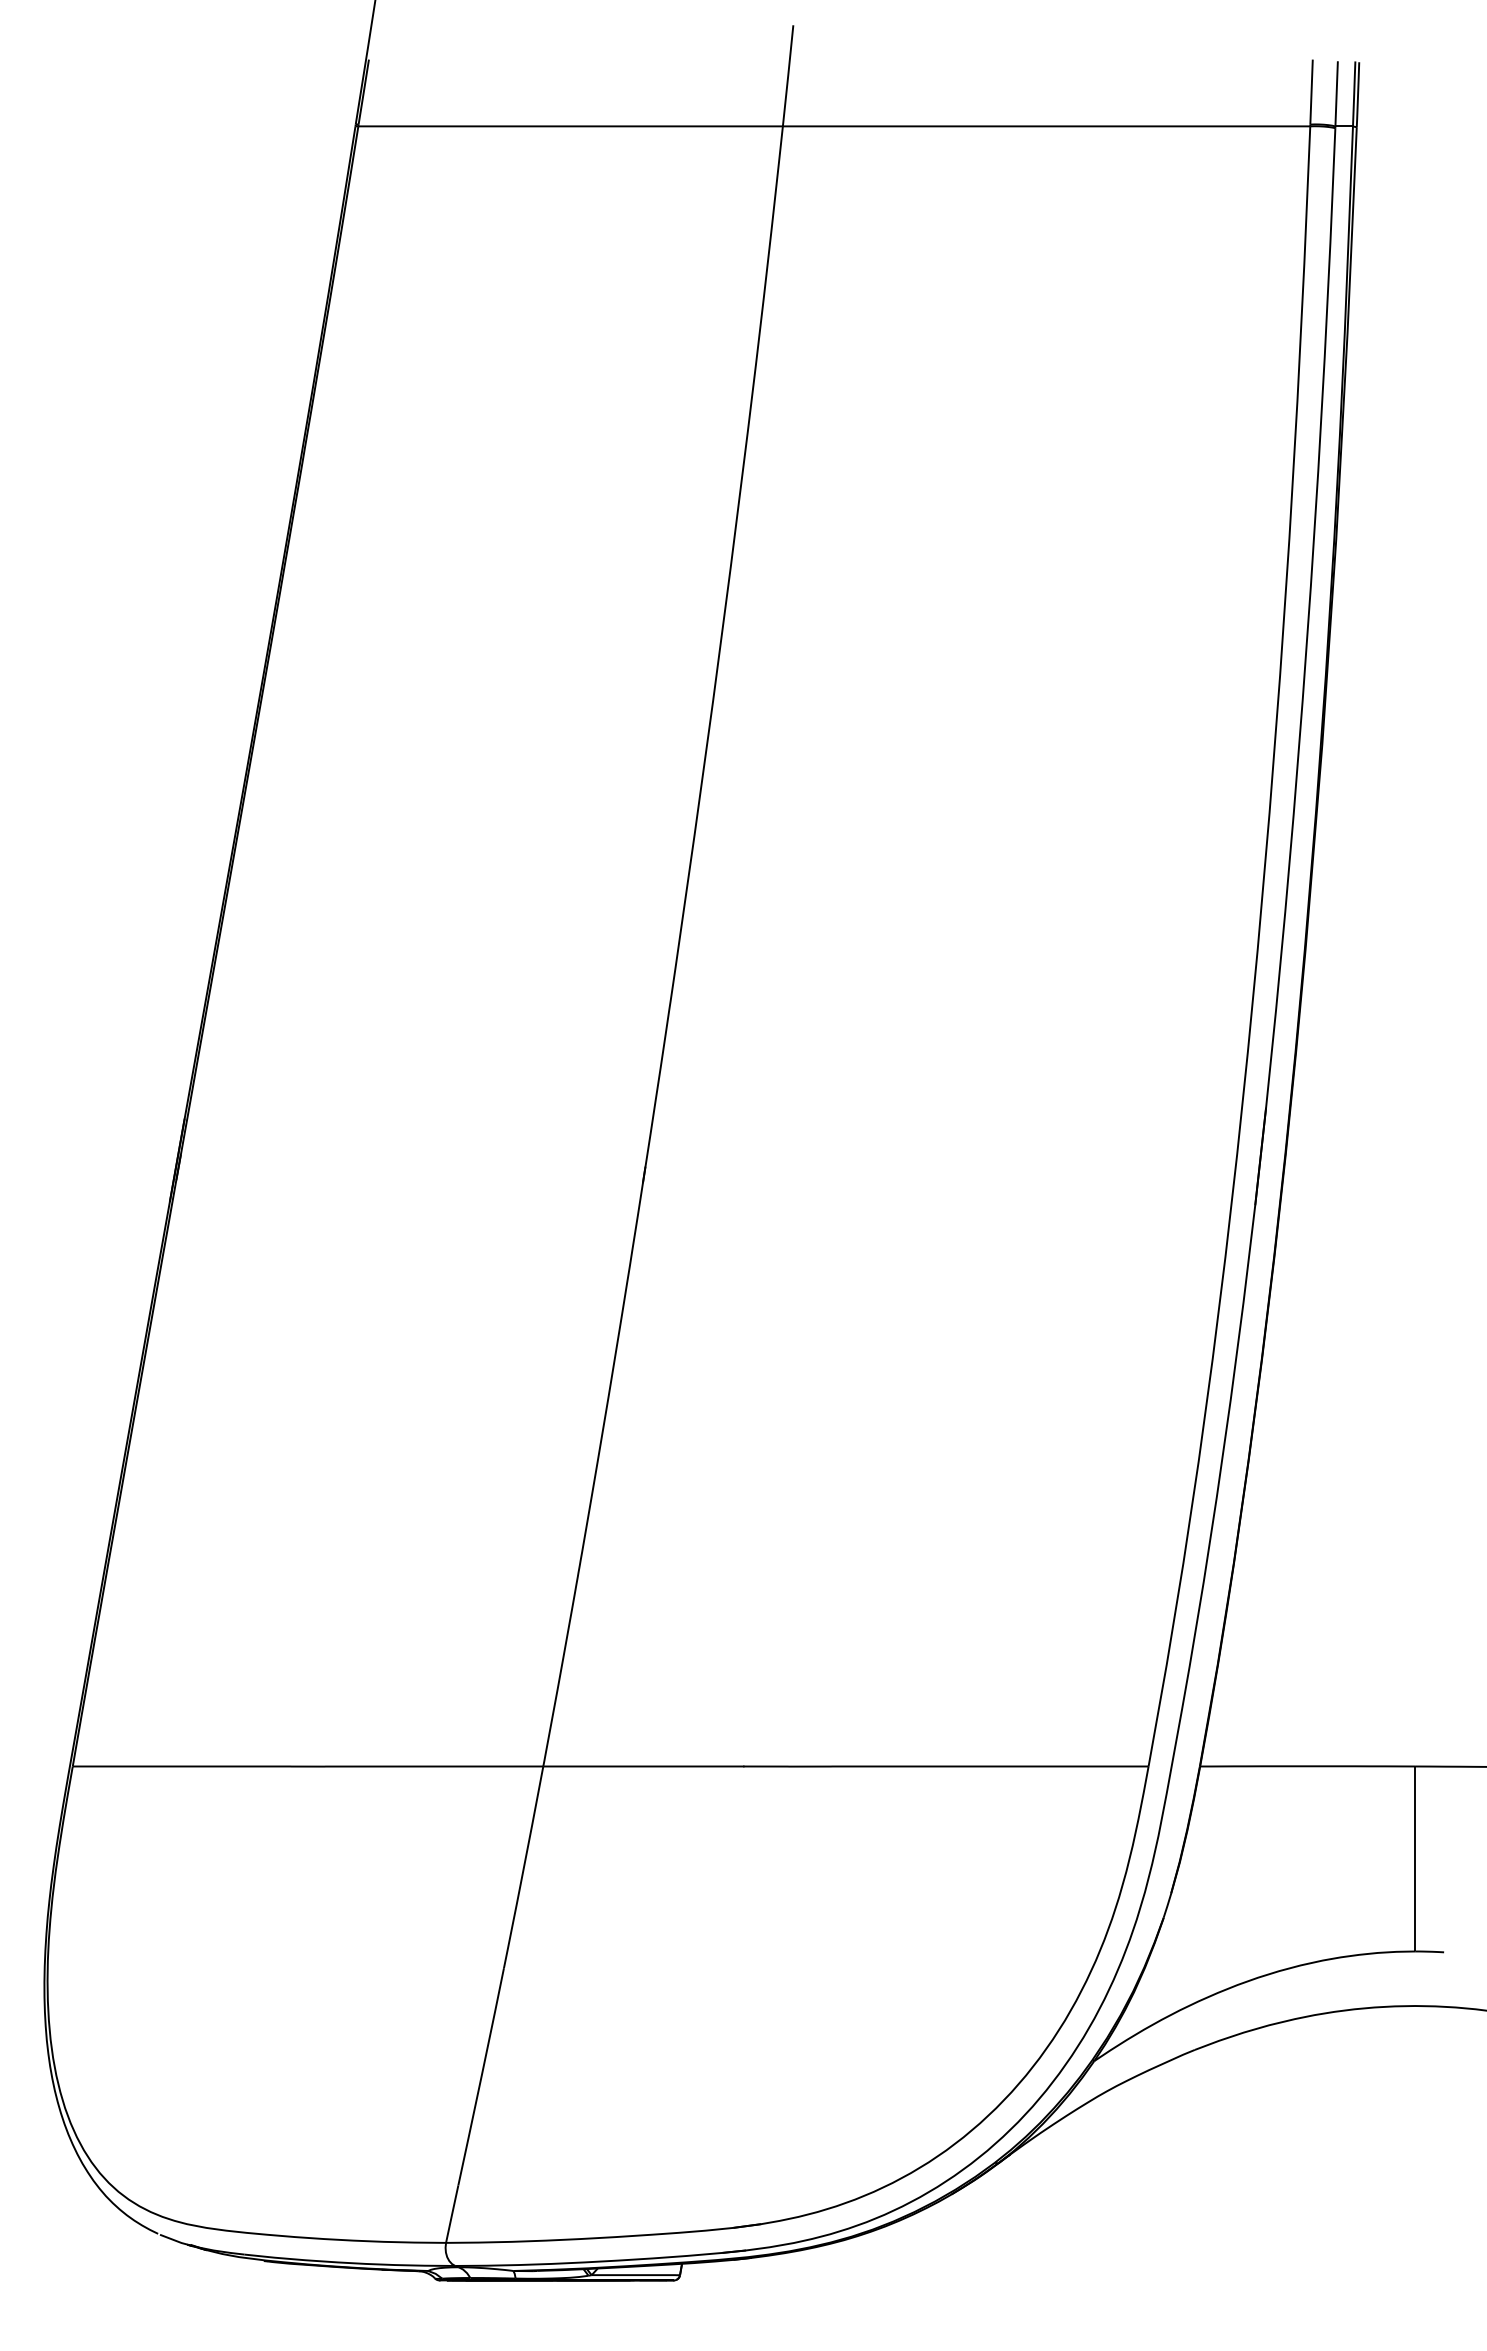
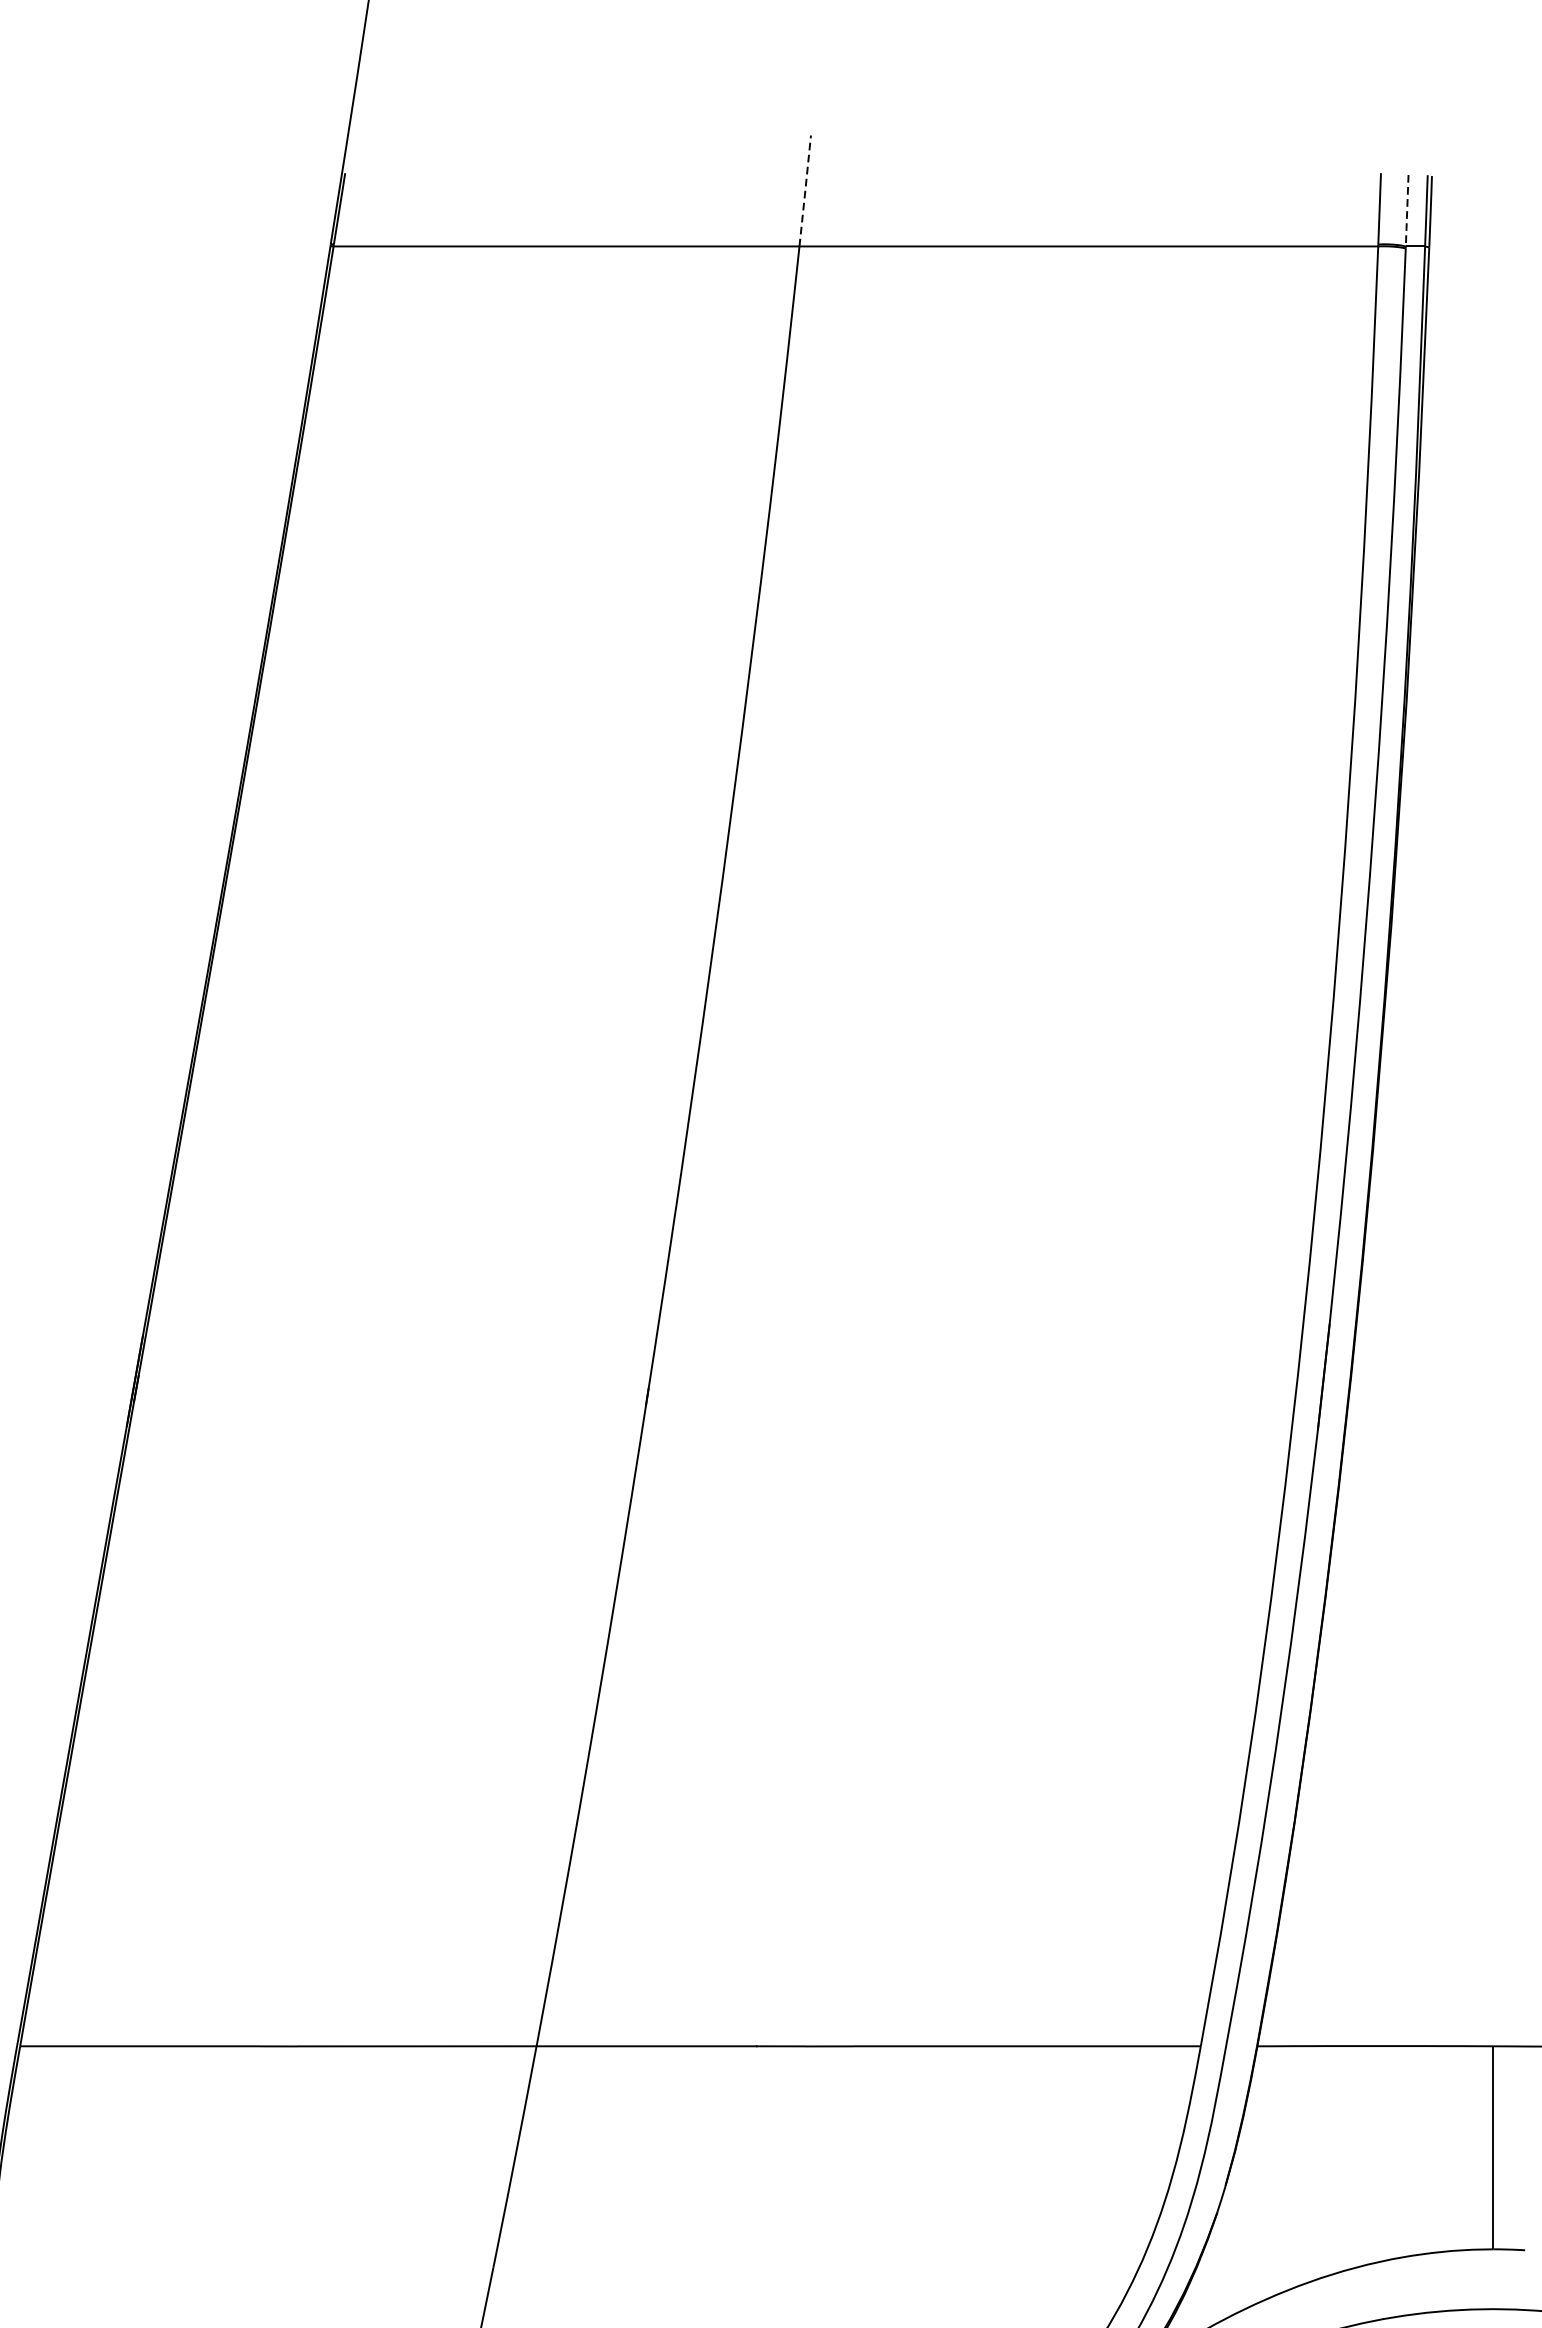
line: (788, 75) -> (805, 190), solid -> dashed
line: (1336, 93) -> (1407, 210), solid -> dashed

